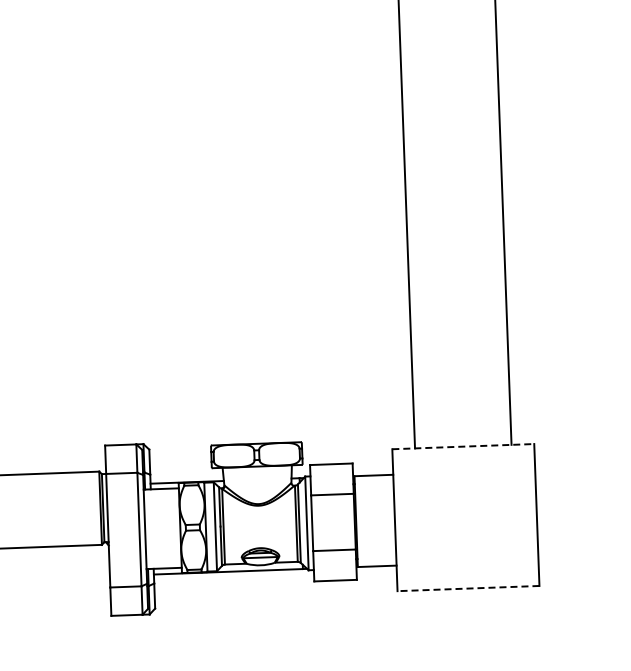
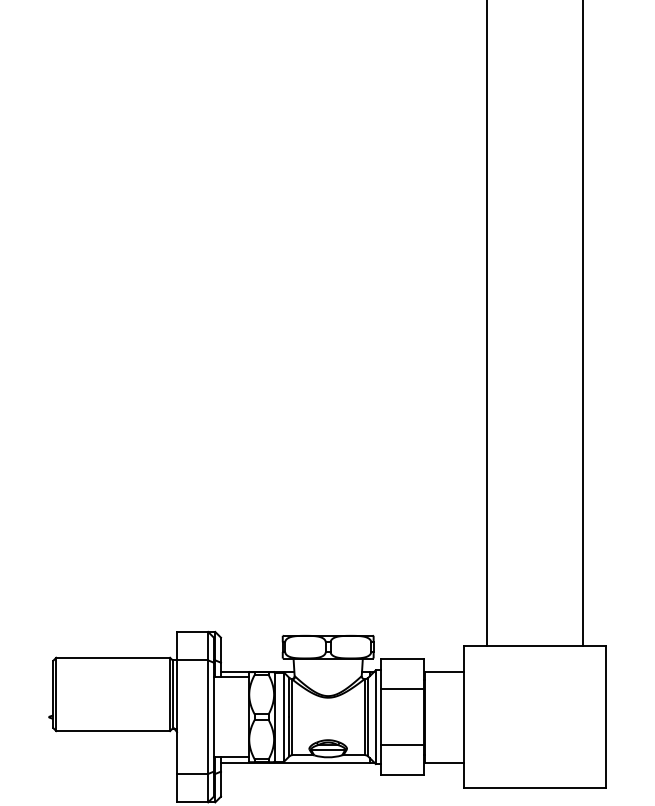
line: (463, 446) -> (535, 646), dashed -> solid
line: (468, 588) -> (534, 788), dashed -> solid

